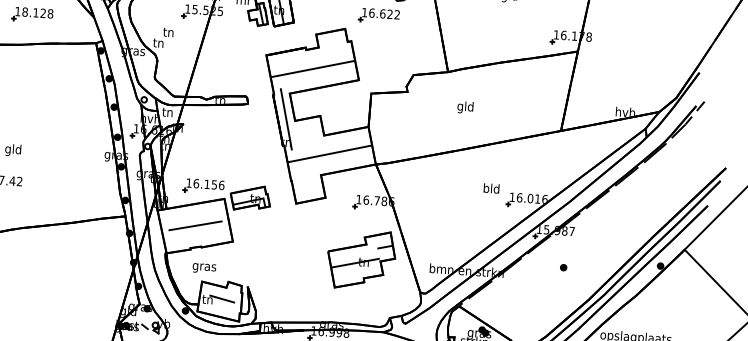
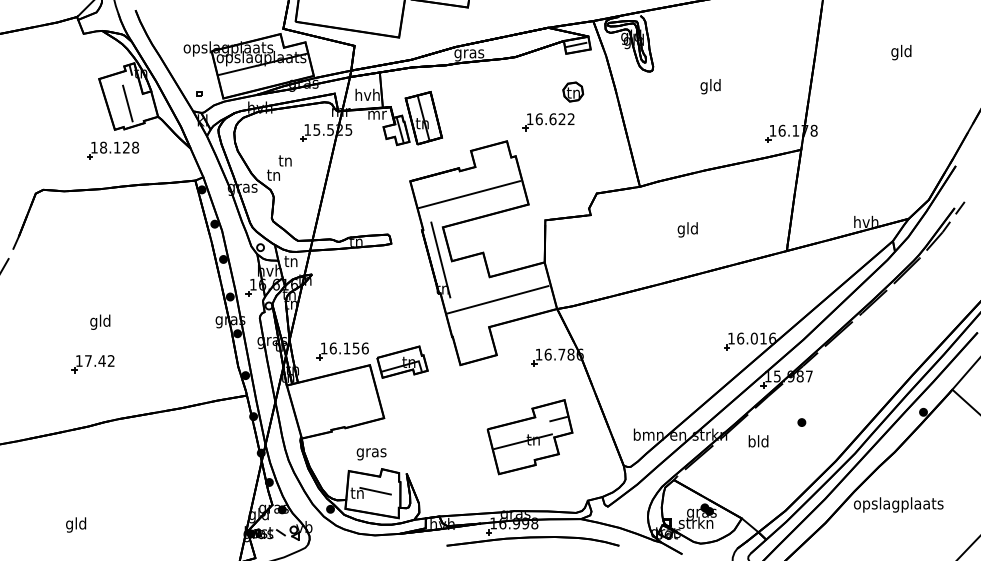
text: (465, 107) -> (687, 229), moved
text: (491, 188) -> (758, 441), moved
line: (195, 225) -> (335, 401), removed
part: (360, 260) -> (529, 437), moved
text: (204, 268) -> (371, 454), moved

